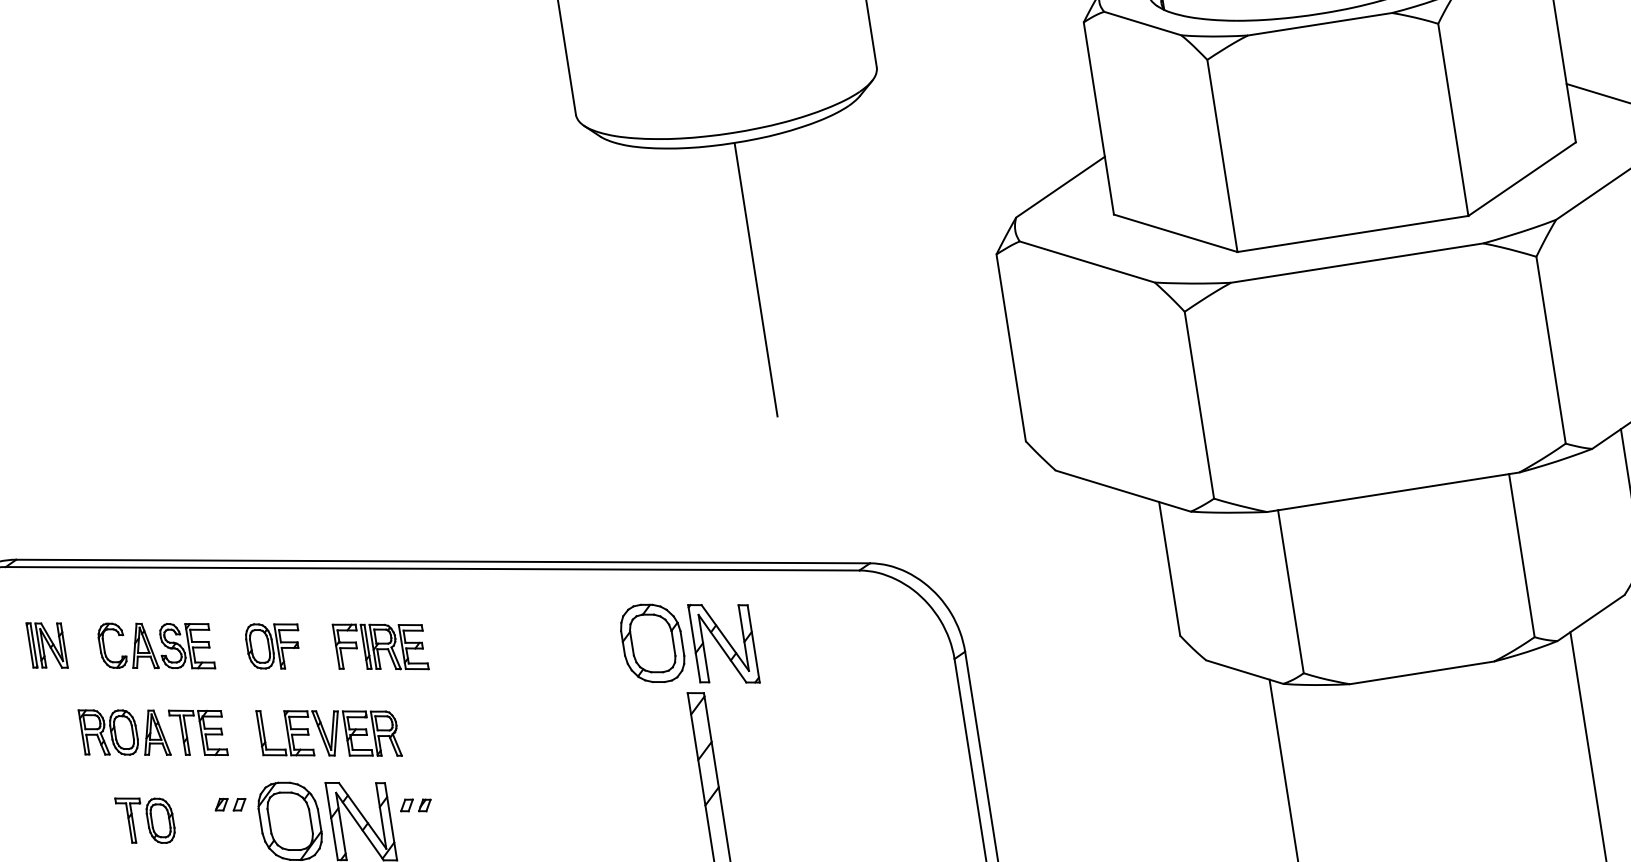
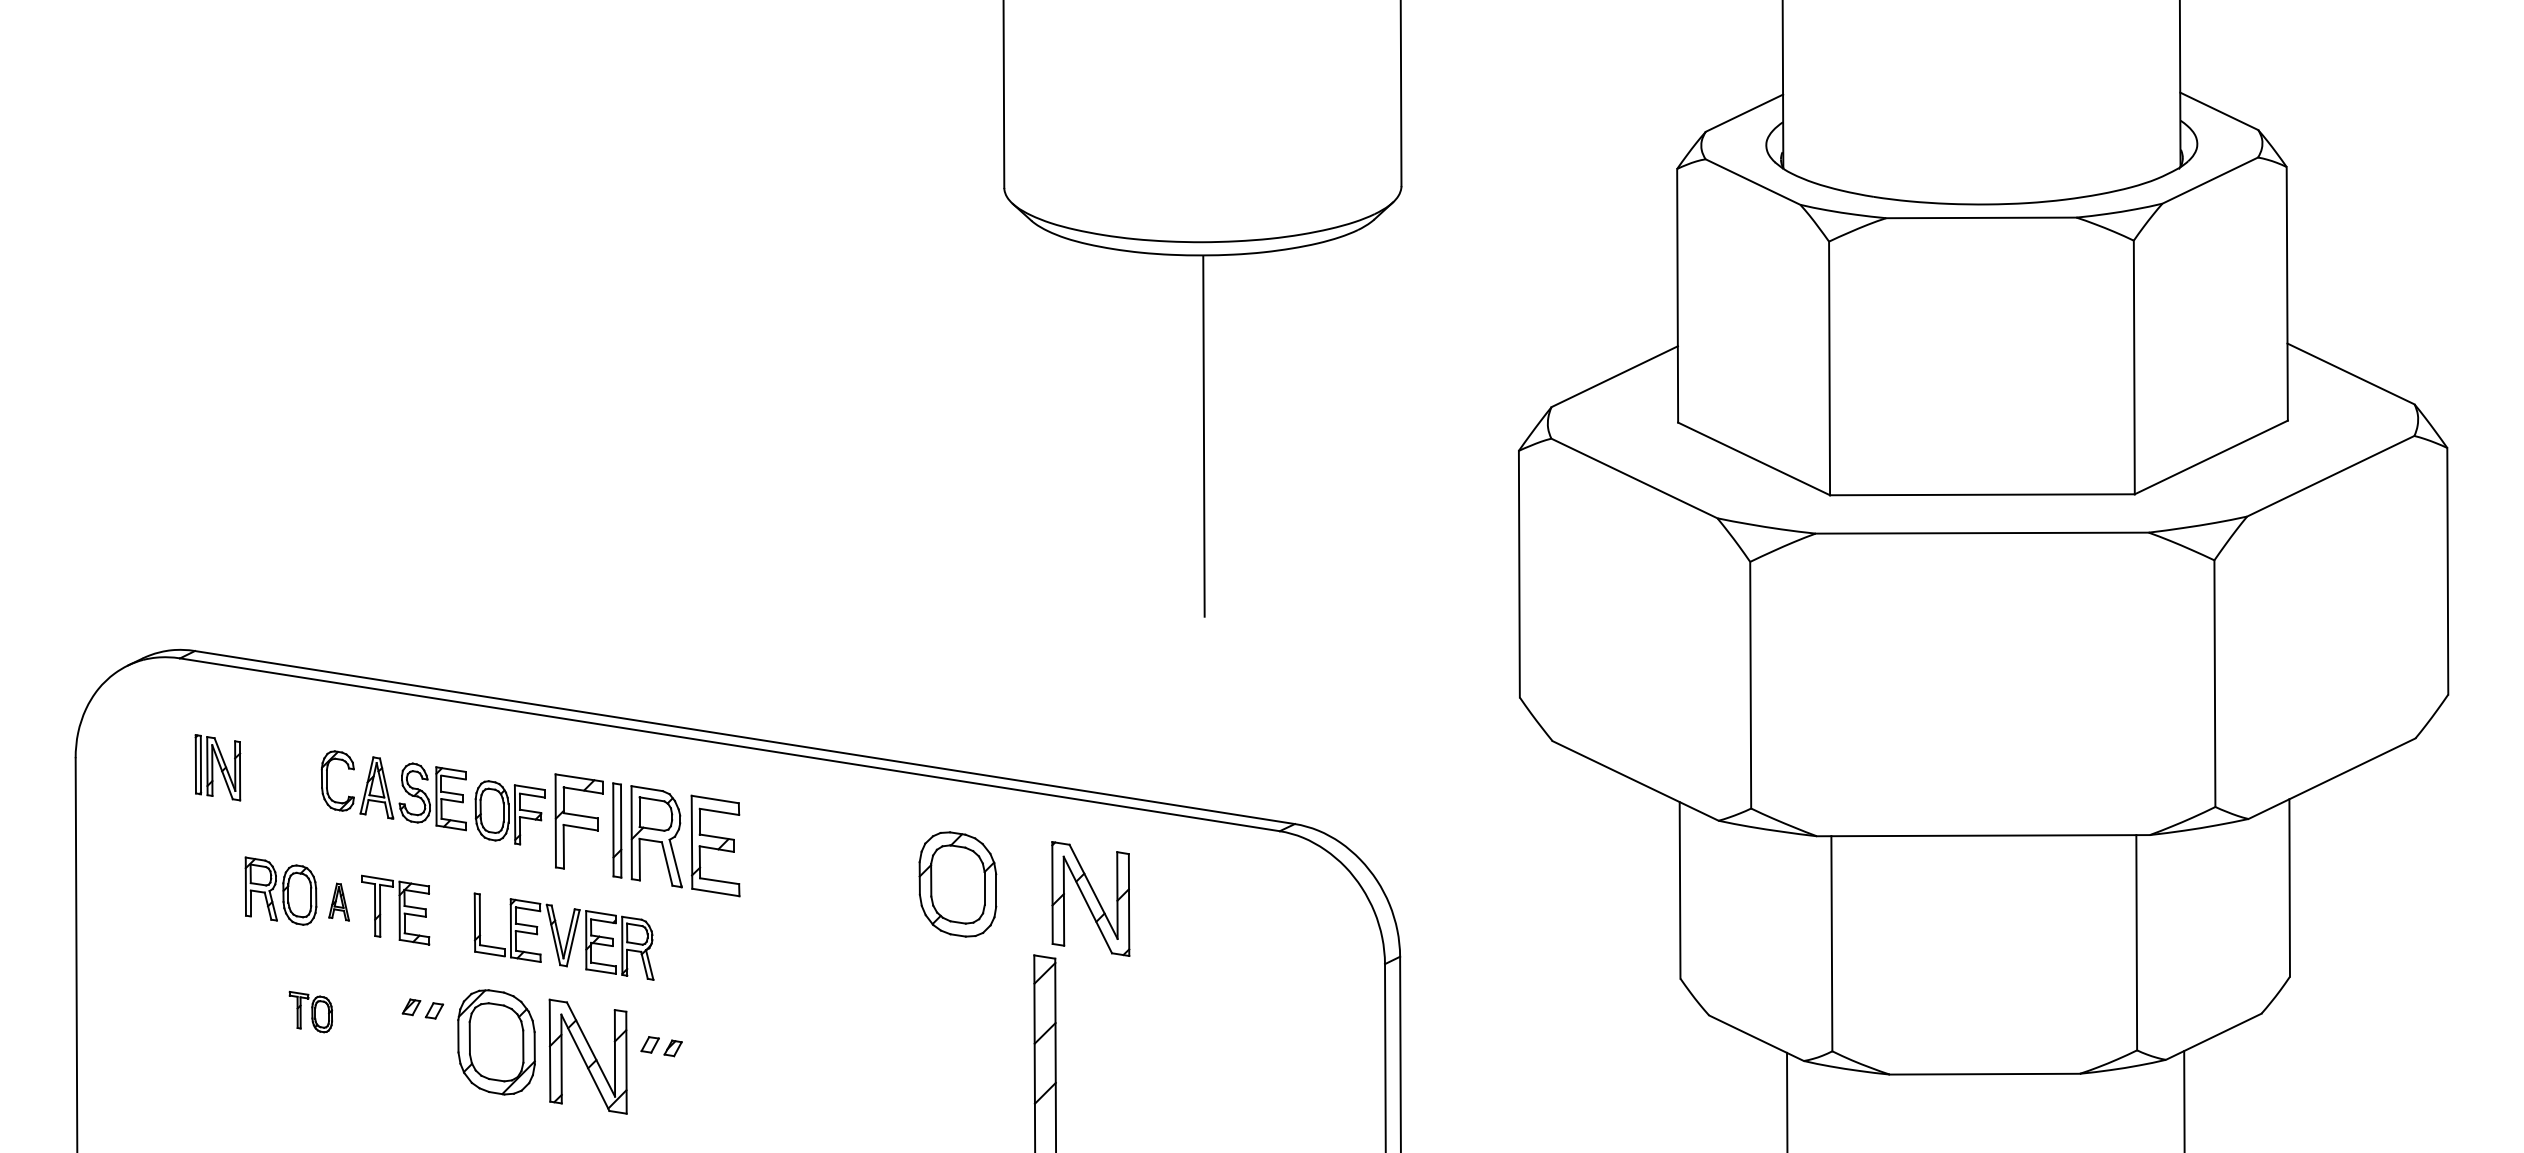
part: (652, 643) -> (957, 884), moved
part: (155, 646) -> (393, 790), moved
part: (380, 647) -> (647, 835), size x1.6
part: (154, 732) -> (338, 901), size x0.6
part: (145, 819) -> (310, 1011), size x0.6

